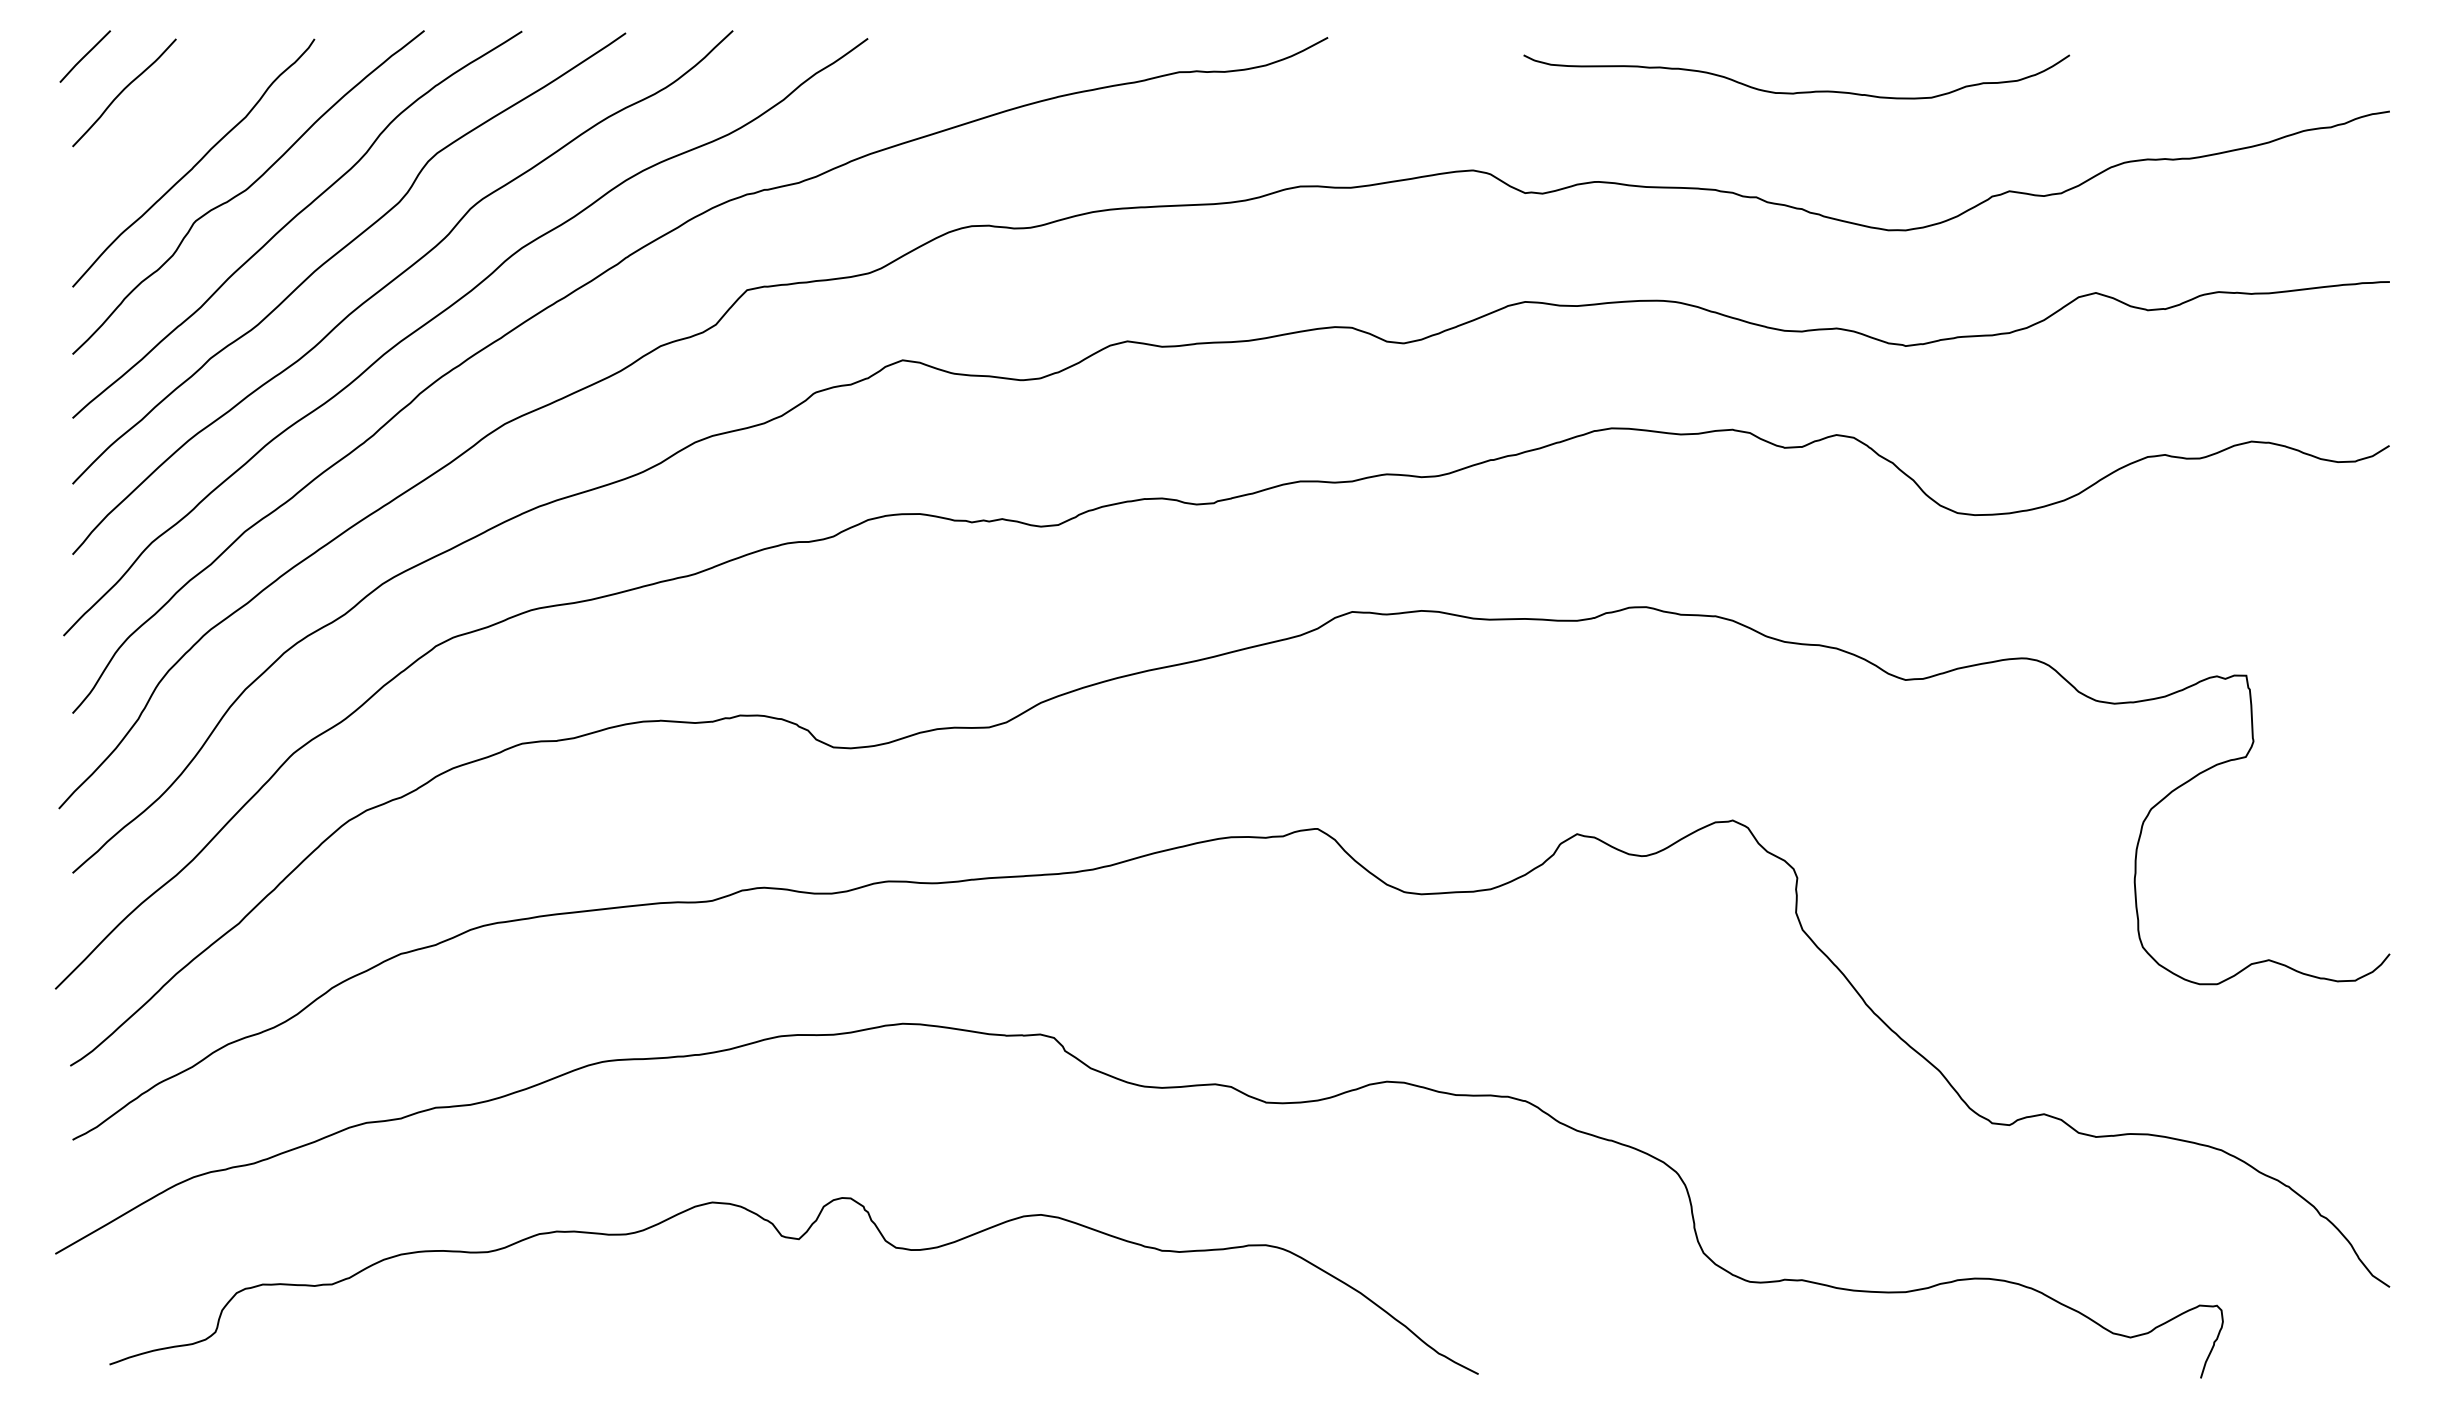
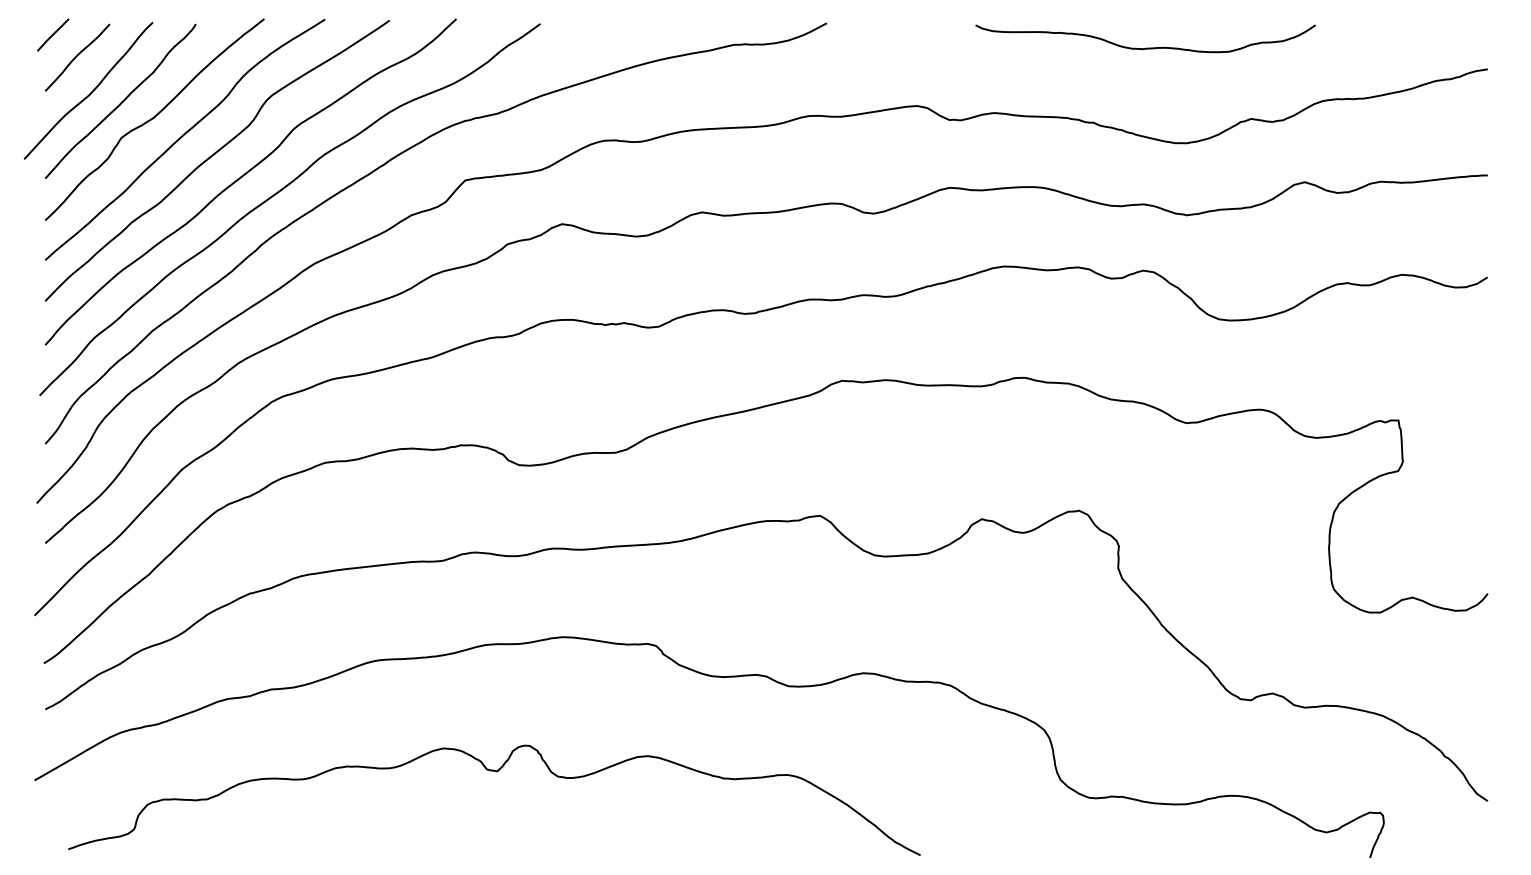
curve: (1796, 90) -> (1145, 47), moved
curve: (145, 148) -> (90, 92), added

